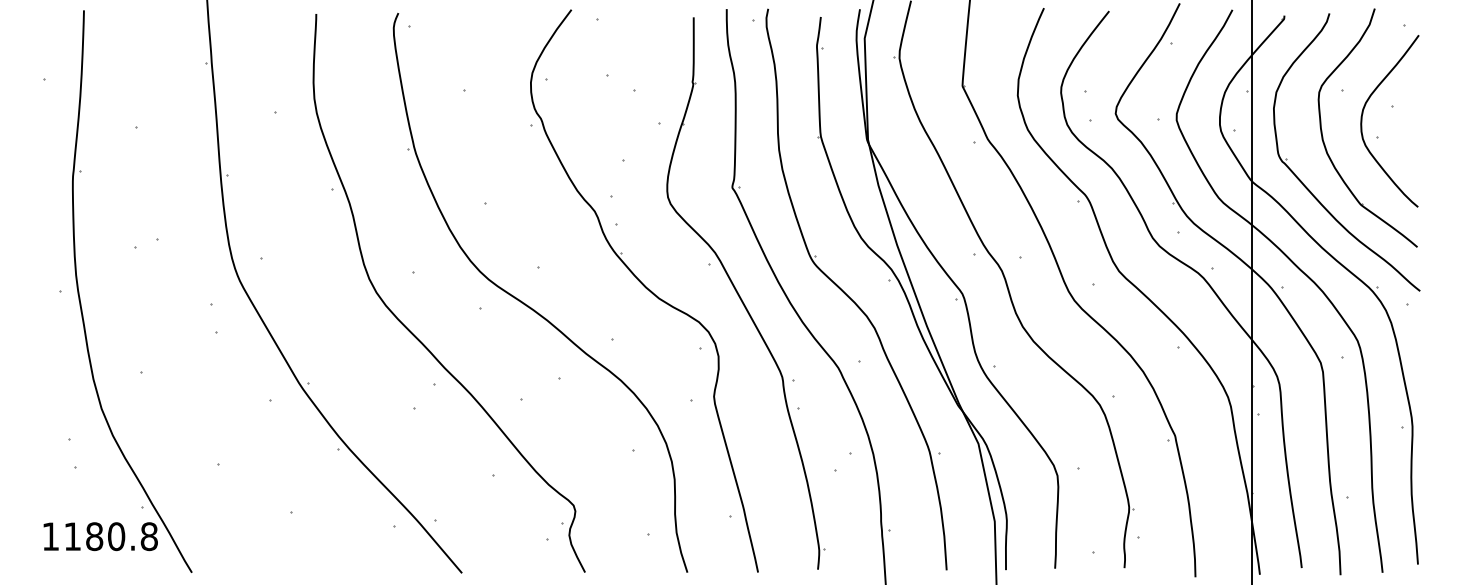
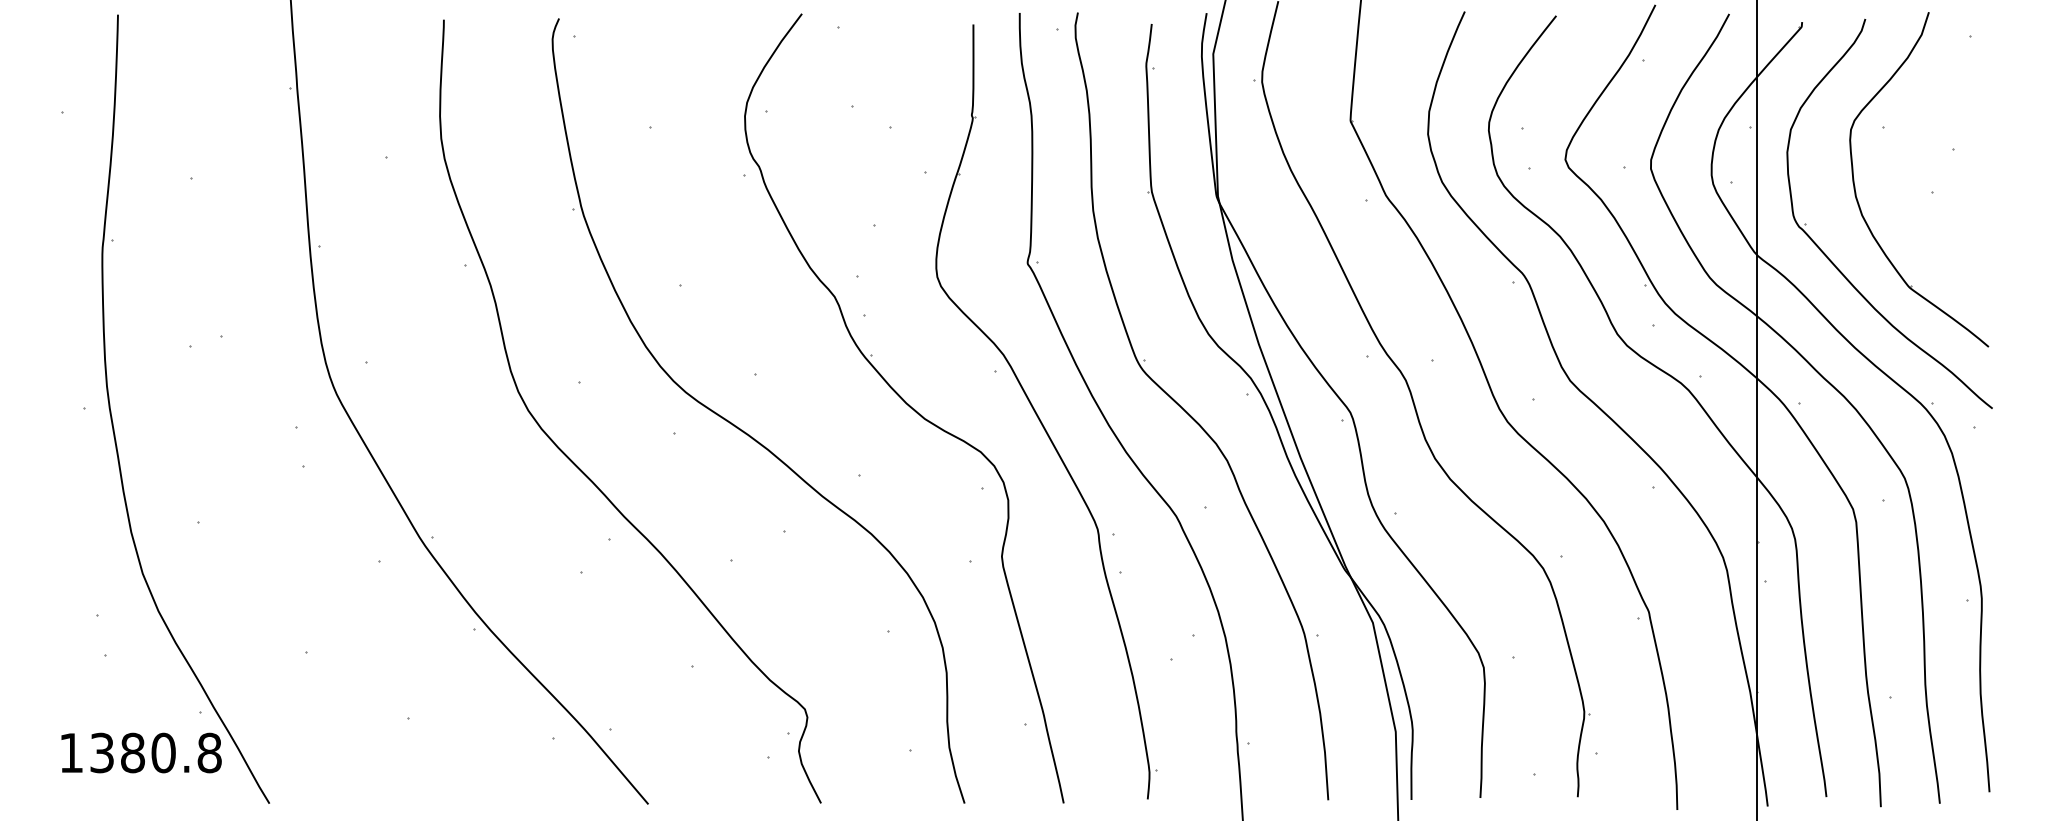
curve: (1362, 120) -> (1911, 169), removed
text: (72, 536) -> (101, 752), 1180.8 -> 1380.8

